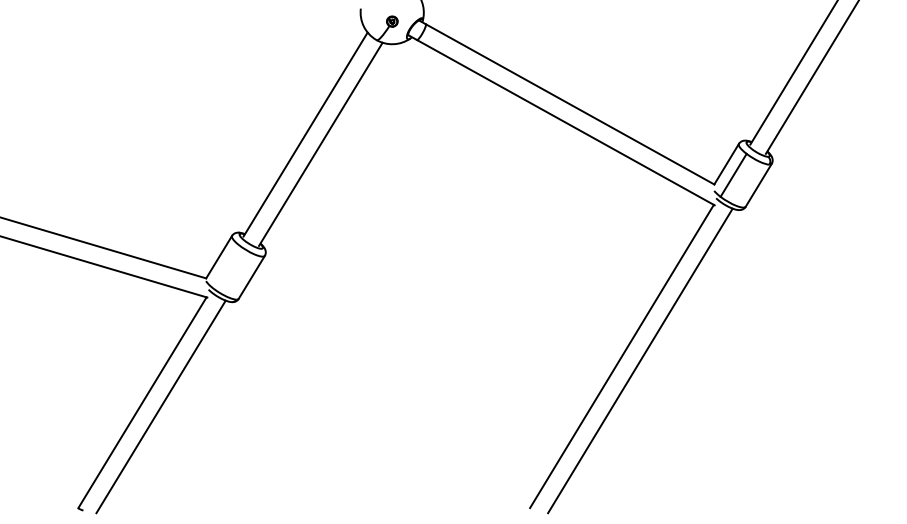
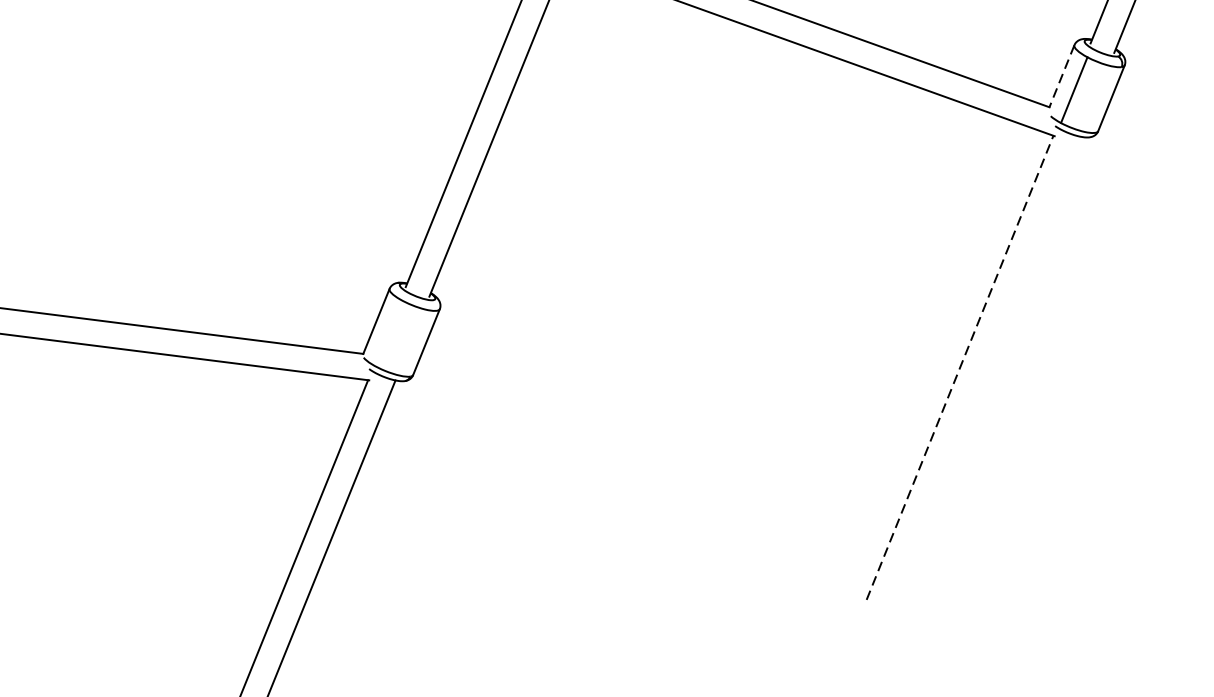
line: (726, 164) -> (1061, 76), solid -> dashed
line: (622, 356) -> (960, 367), solid -> dashed
line: (640, 360) -> (986, 369), removed

